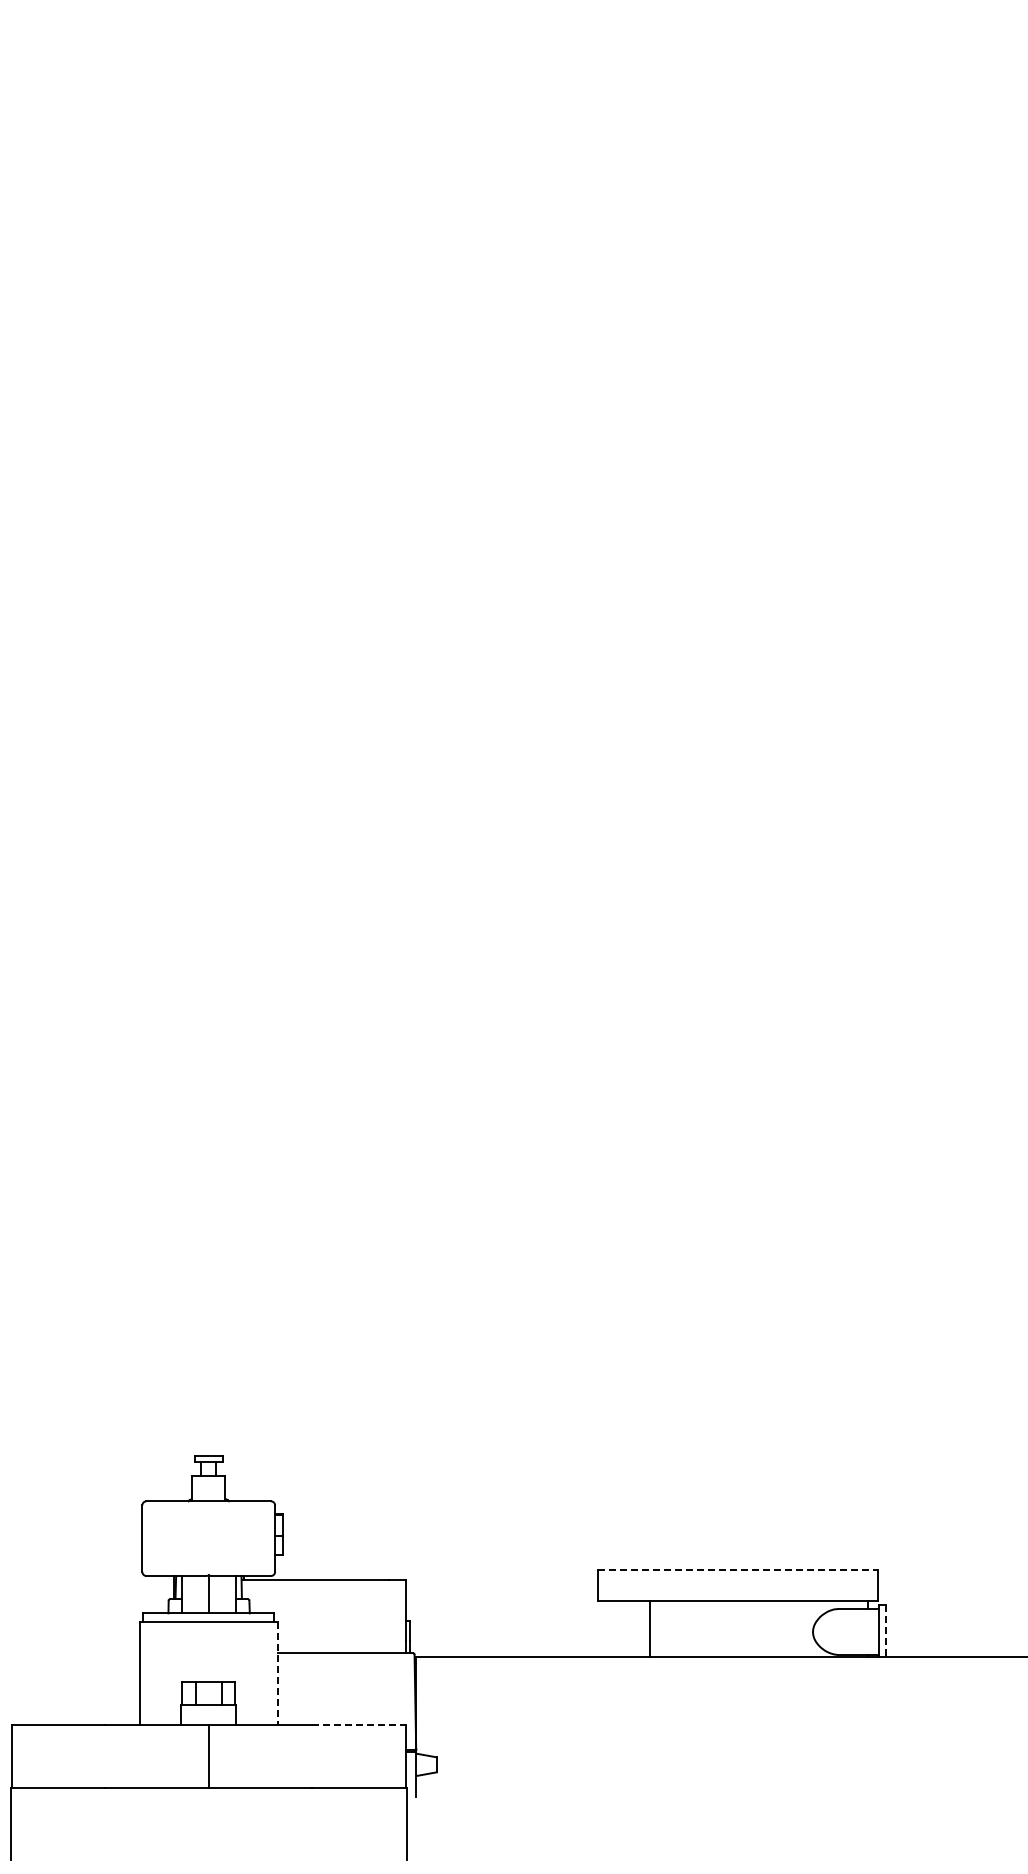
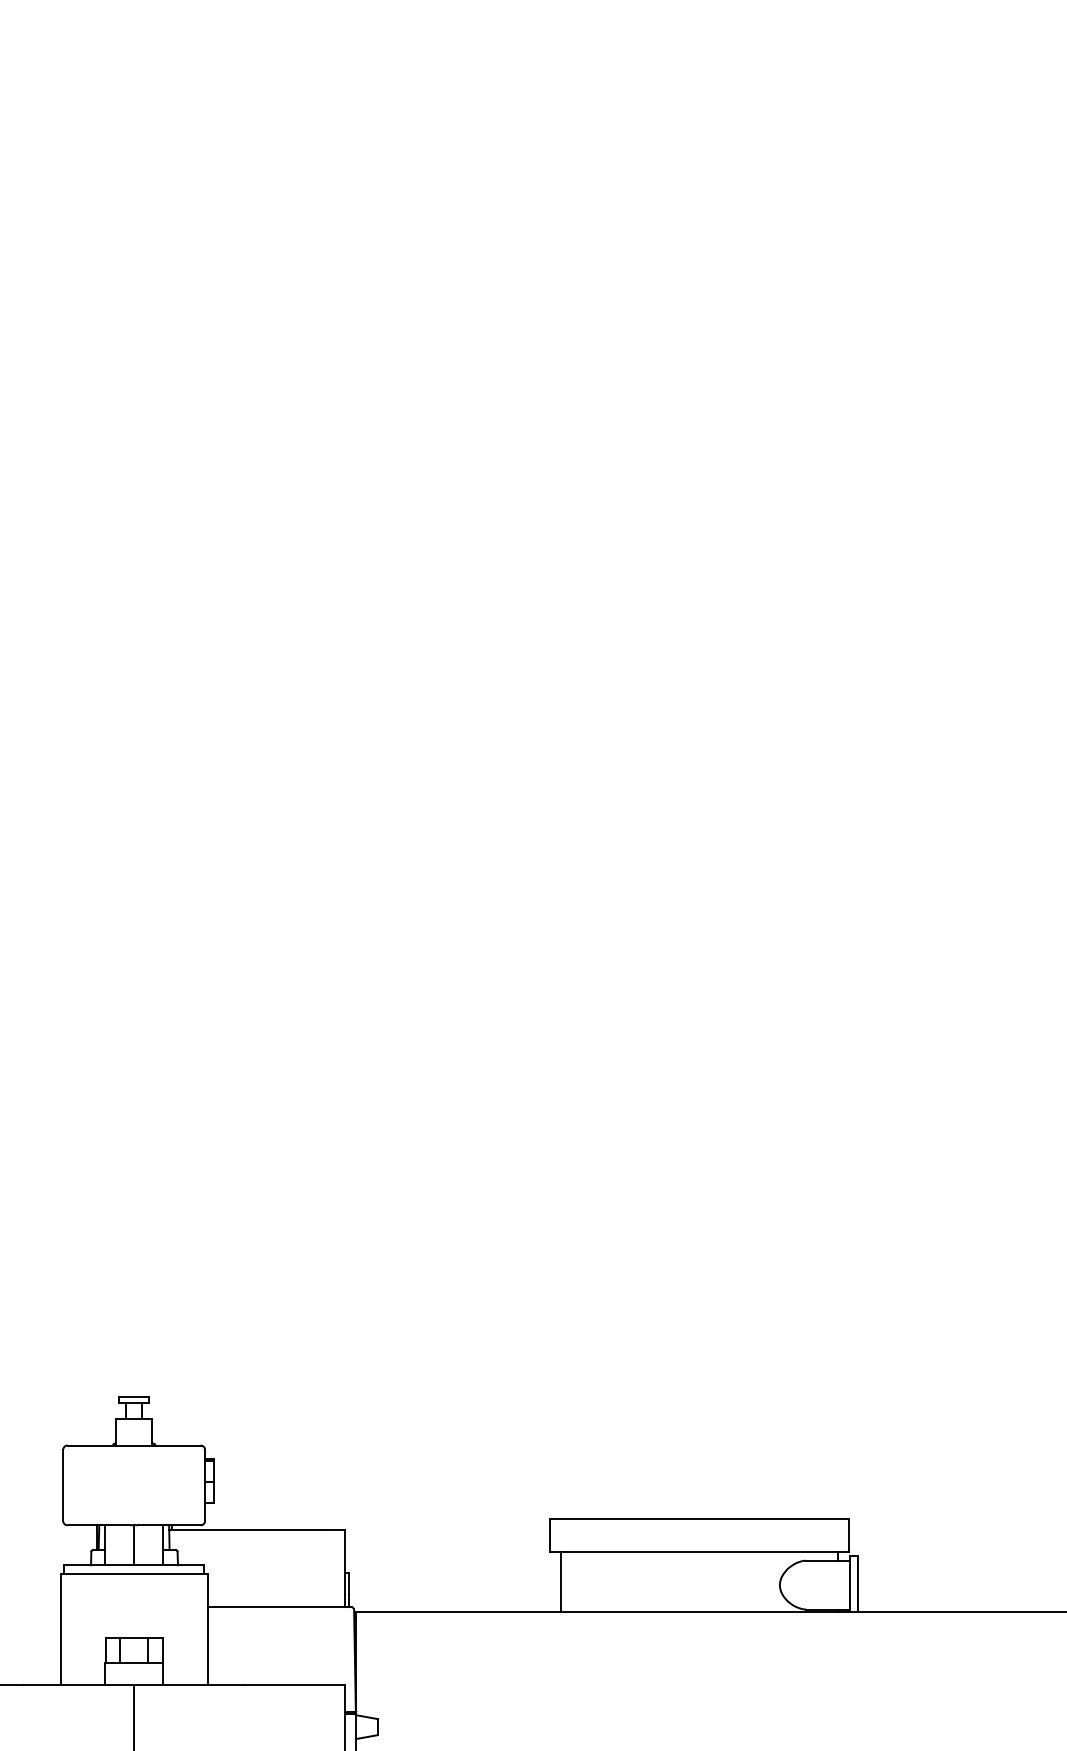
line: (738, 1569) -> (700, 1518), dashed -> solid
line: (650, 1628) -> (561, 1581), moved
line: (886, 1631) -> (858, 1584), dashed -> solid
line: (277, 1673) -> (207, 1629), dashed -> solid
line: (359, 1725) -> (295, 1685), dashed -> solid

